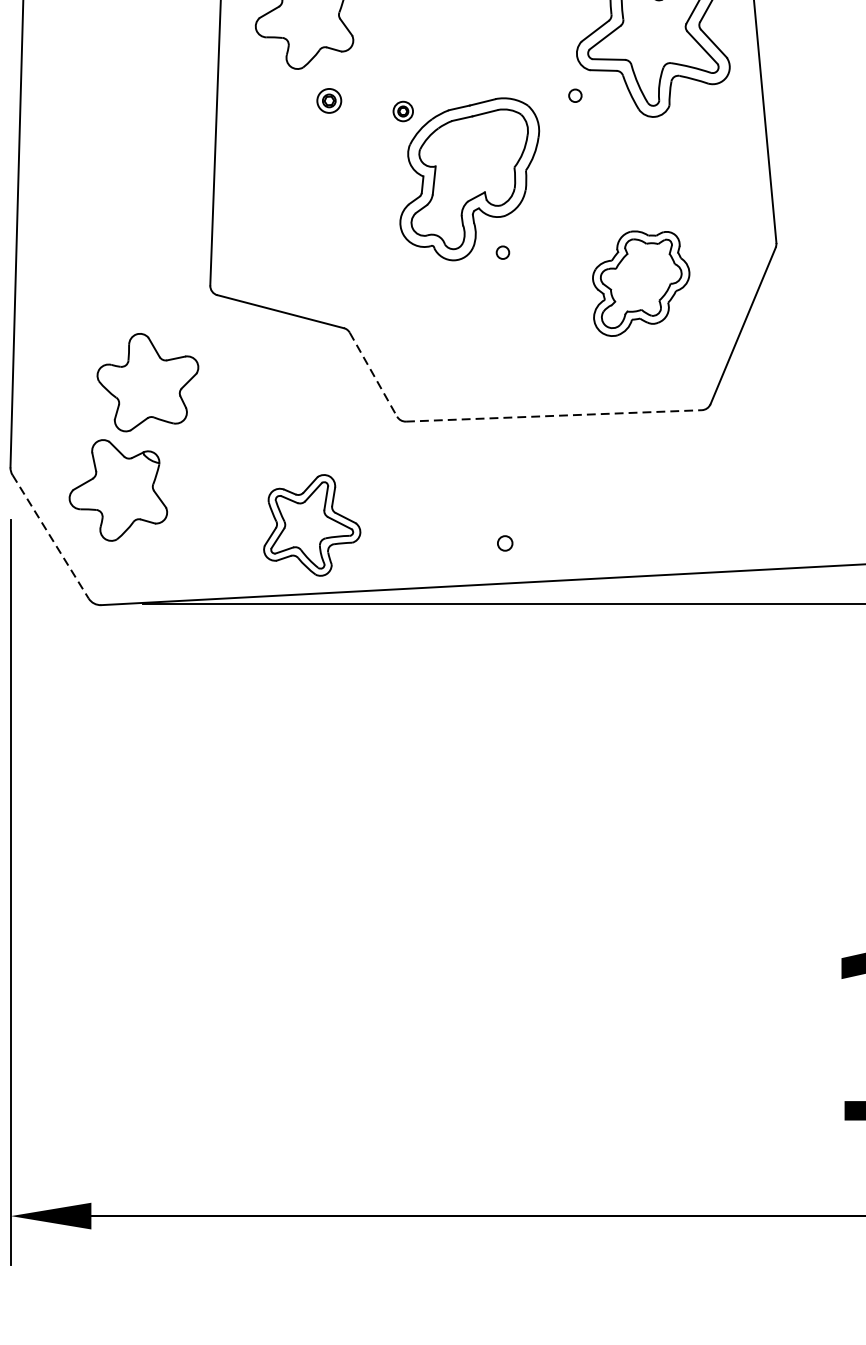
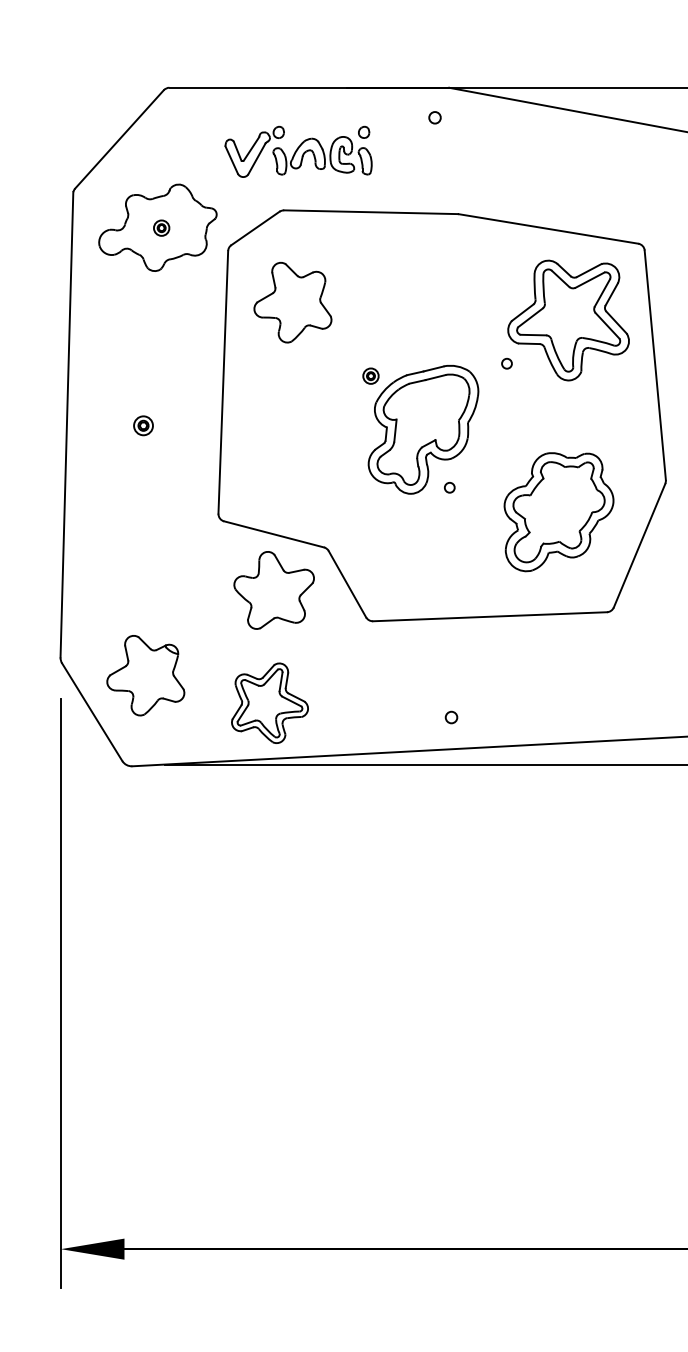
part: (329, 100) -> (143, 425), moved
part: (640, 284) -> (558, 512), size x1.43
line: (373, 375) -> (347, 584), dashed -> solid
part: (147, 382) -> (273, 590), moved
line: (554, 415) -> (490, 616), dashed -> solid
part: (311, 524) -> (269, 702), moved
line: (50, 537) -> (92, 712), dashed -> solid

